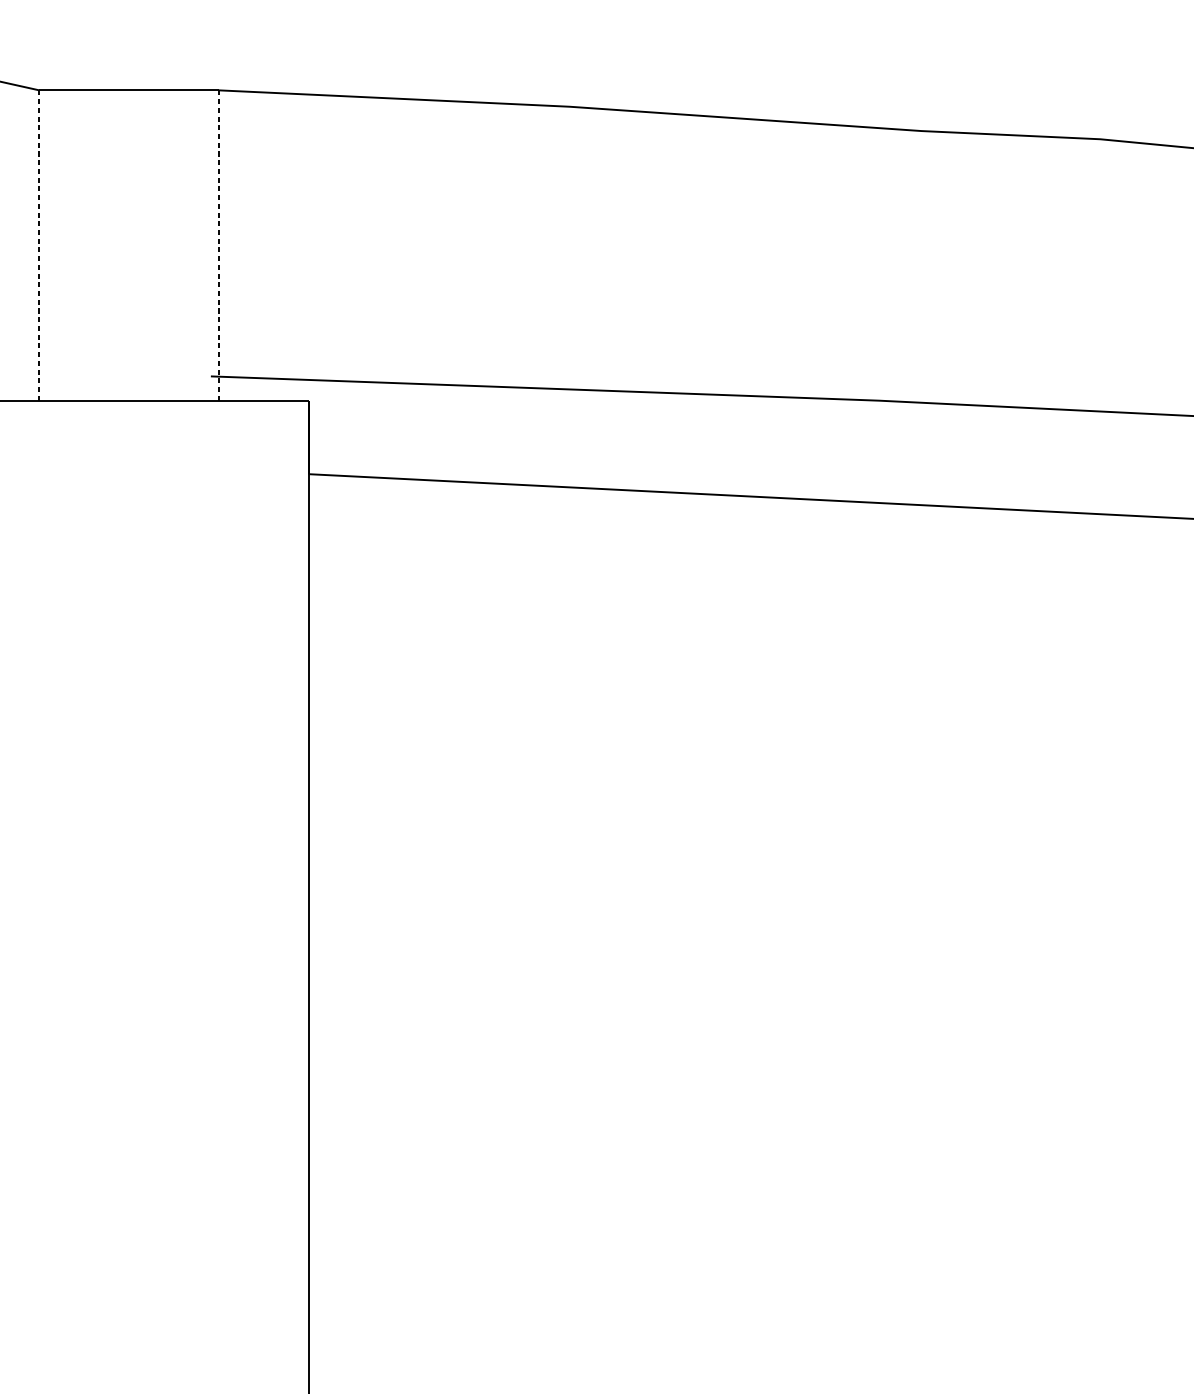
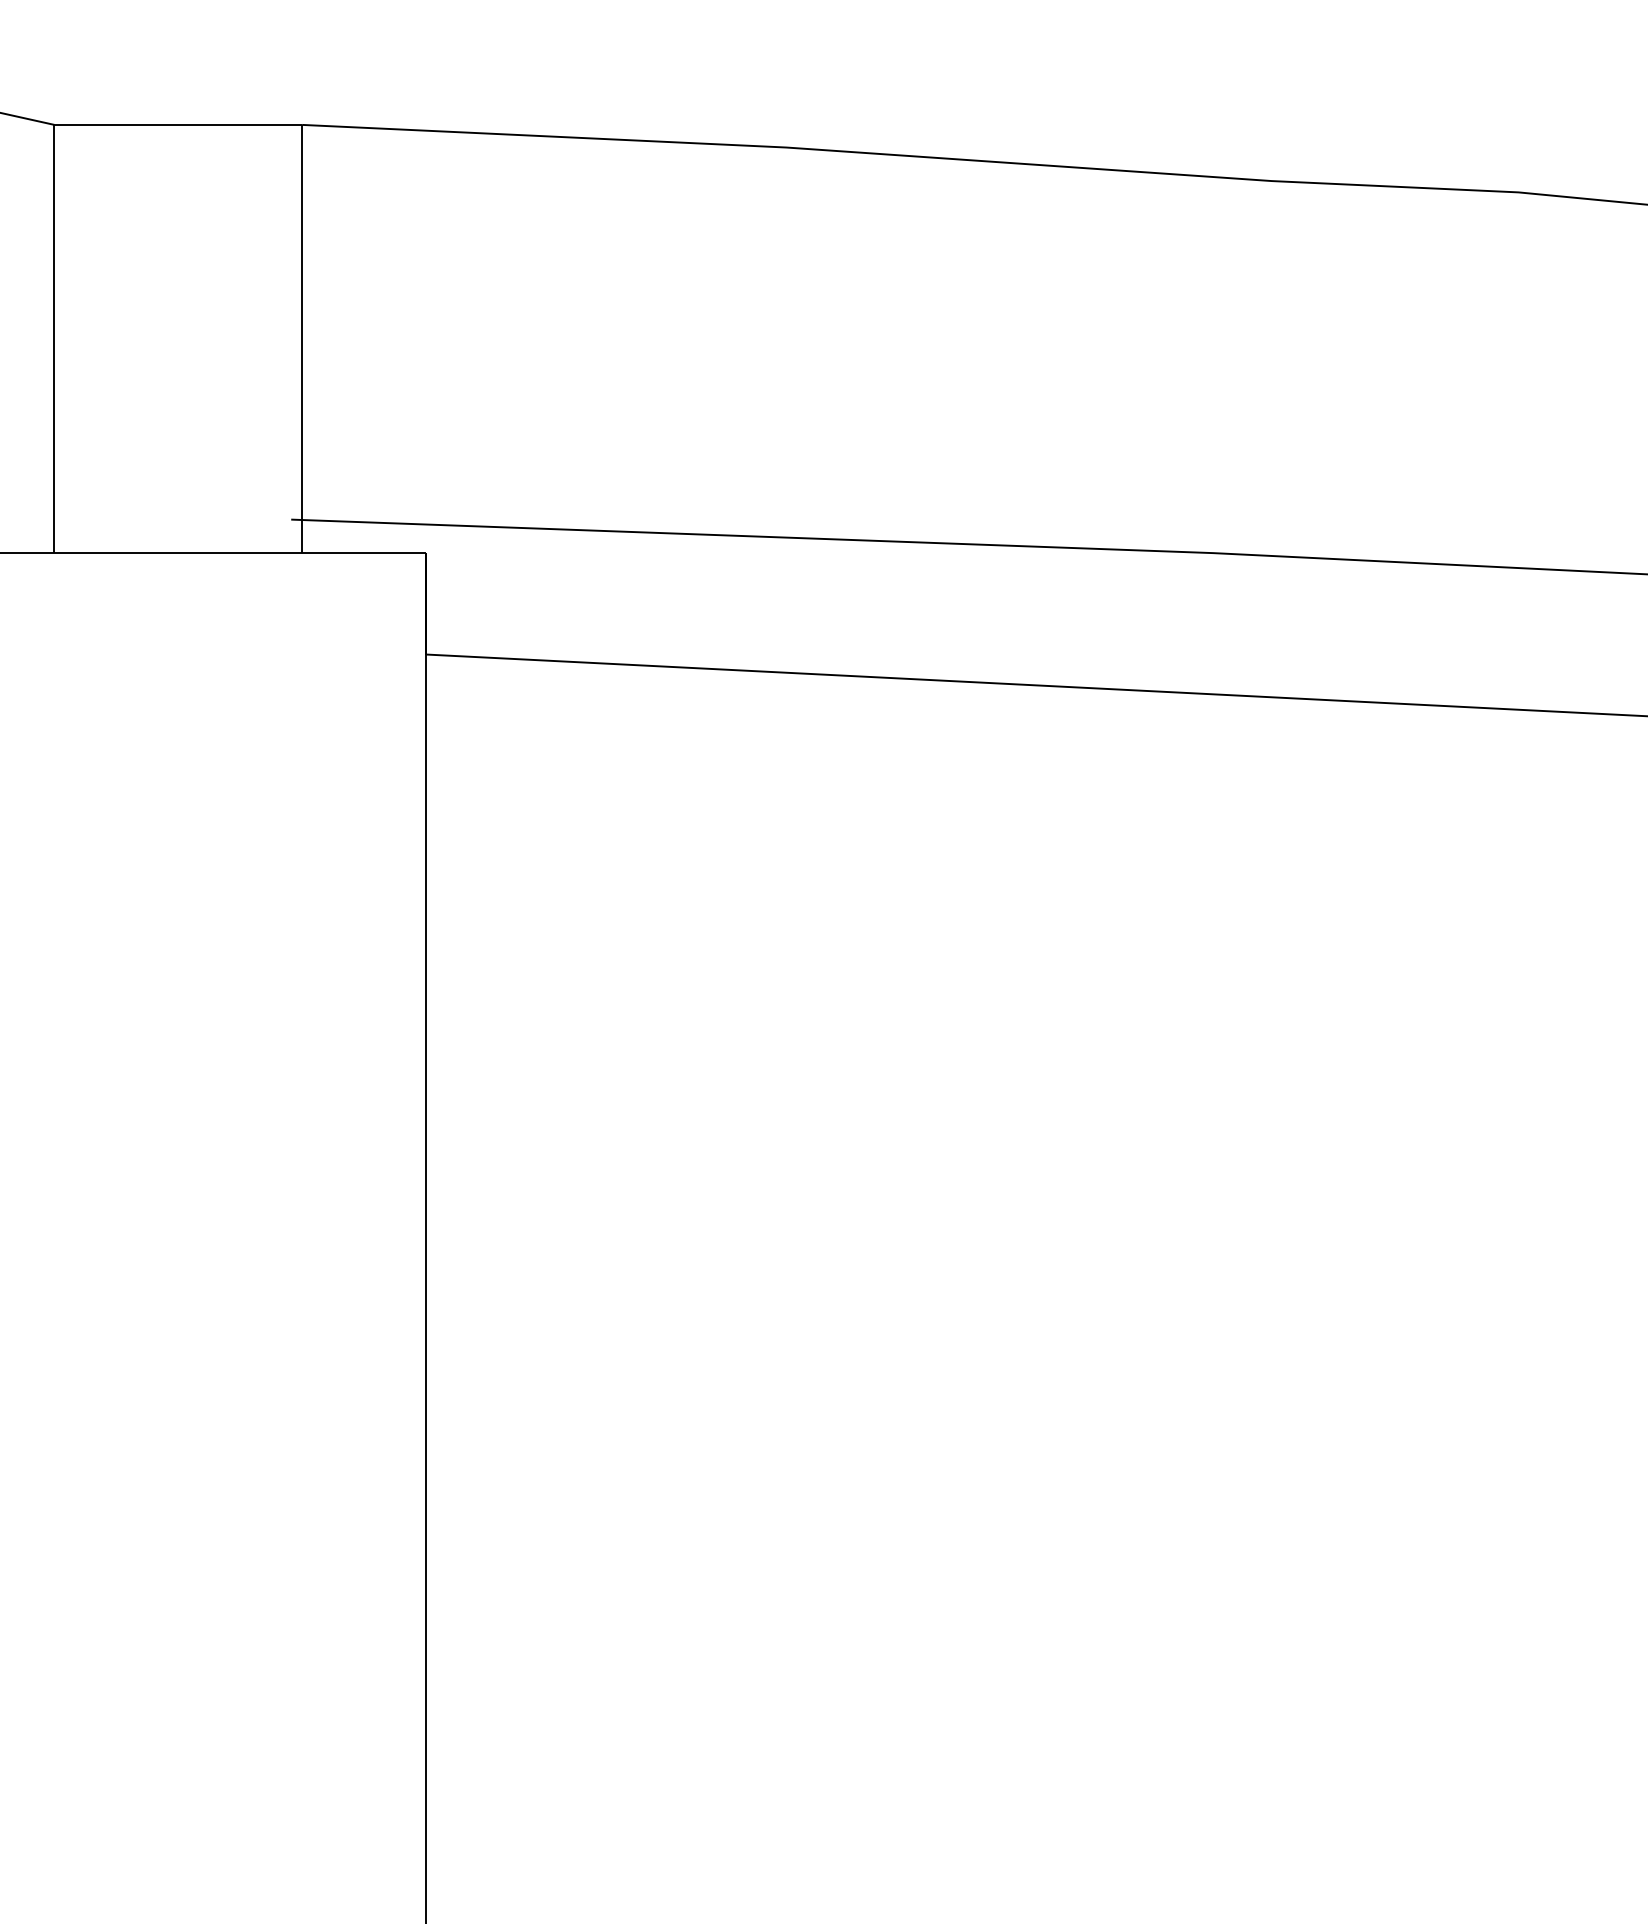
line: (39, 245) -> (54, 339), dashed -> solid
line: (219, 245) -> (302, 339), dashed -> solid

